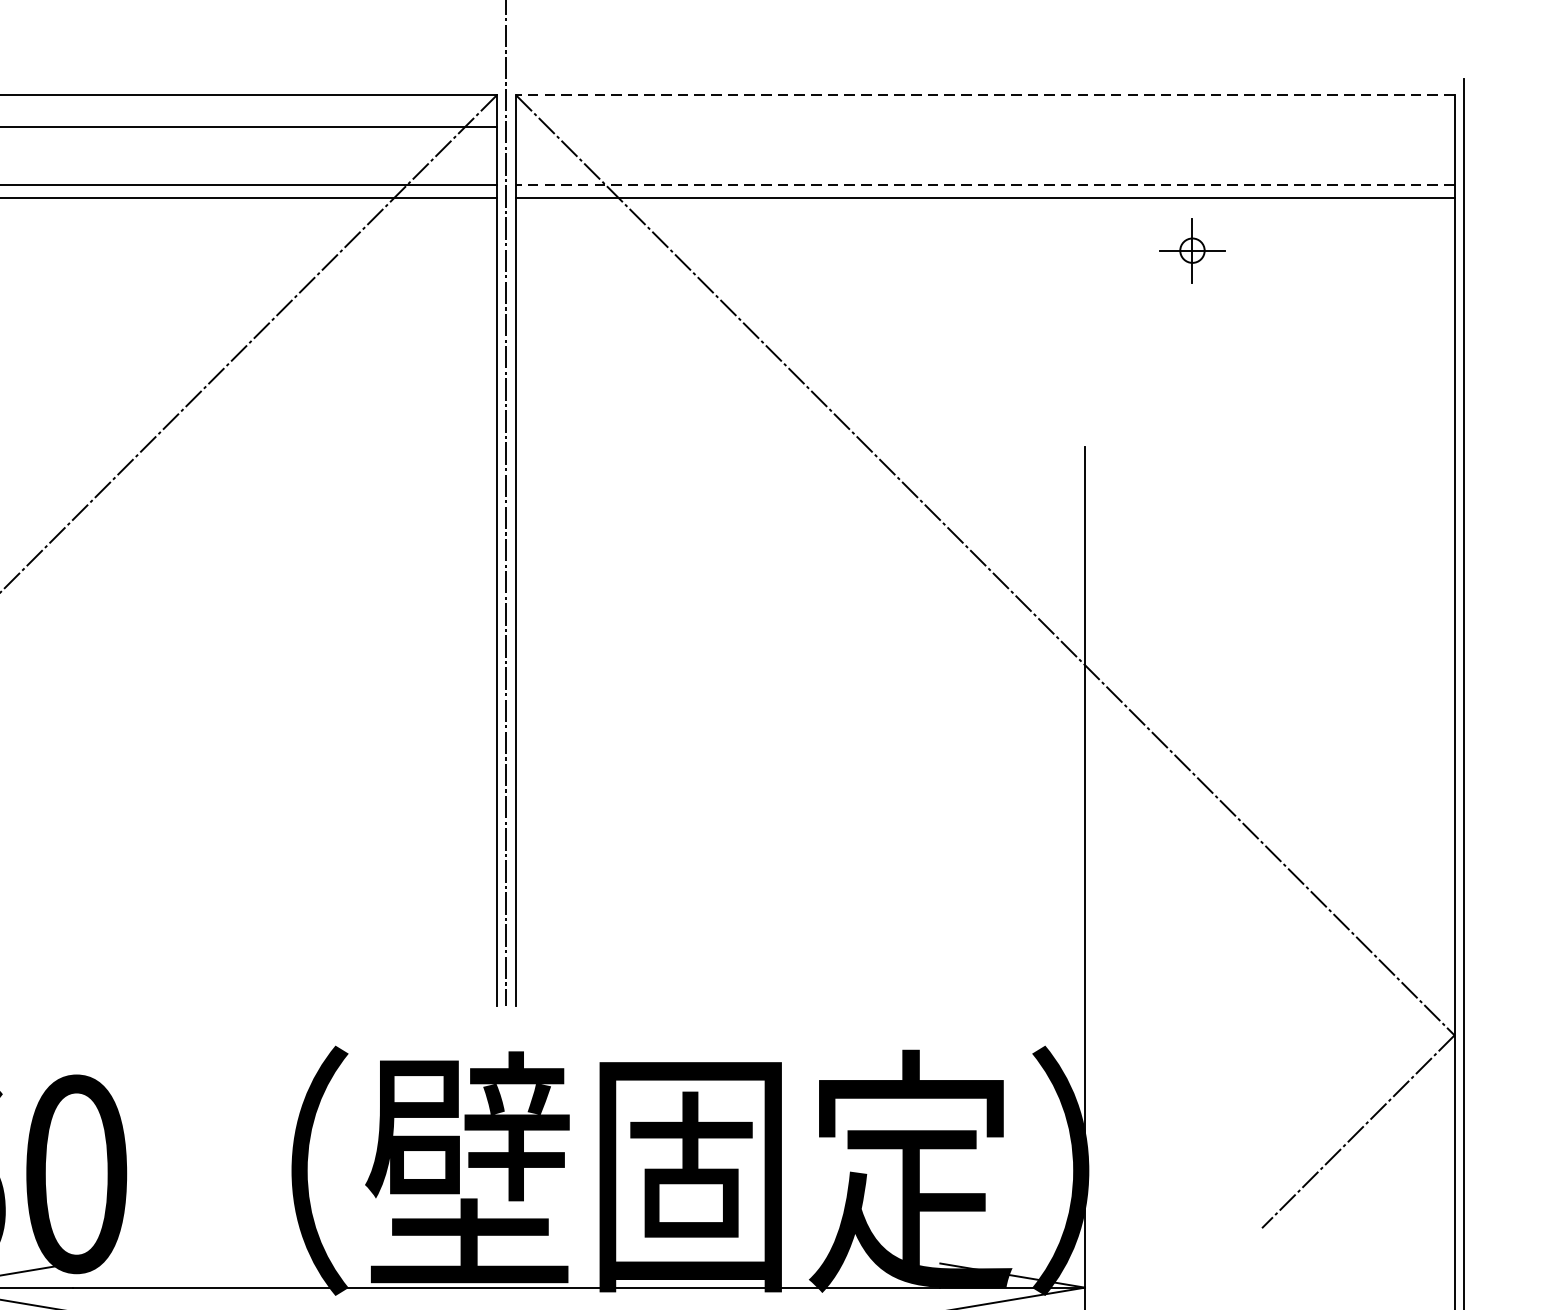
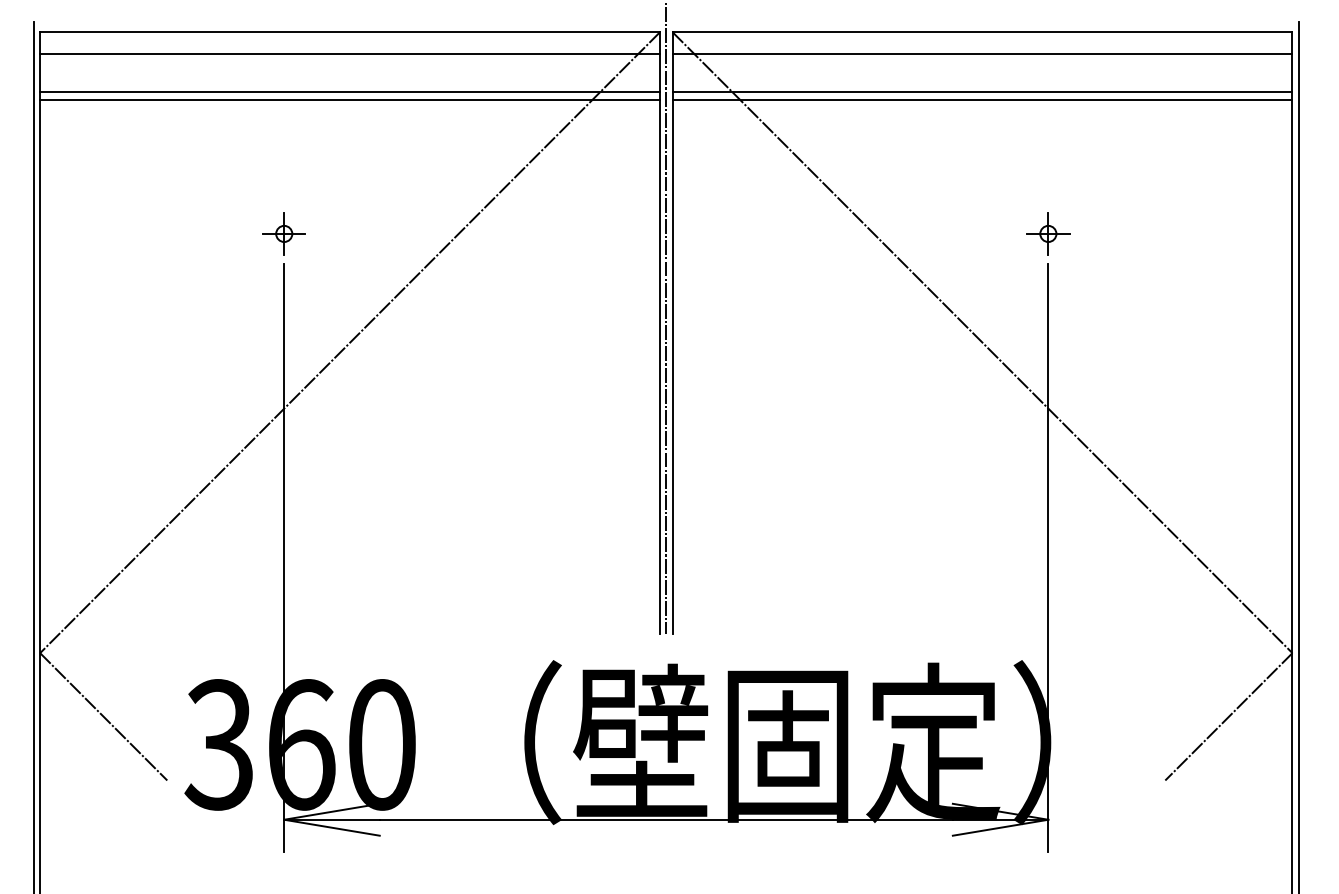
line: (985, 95) -> (982, 32), dashed -> solid
line: (985, 127) -> (982, 53), added
line: (985, 184) -> (982, 91), dashed -> solid
part: (1192, 250) -> (1048, 233), moved

